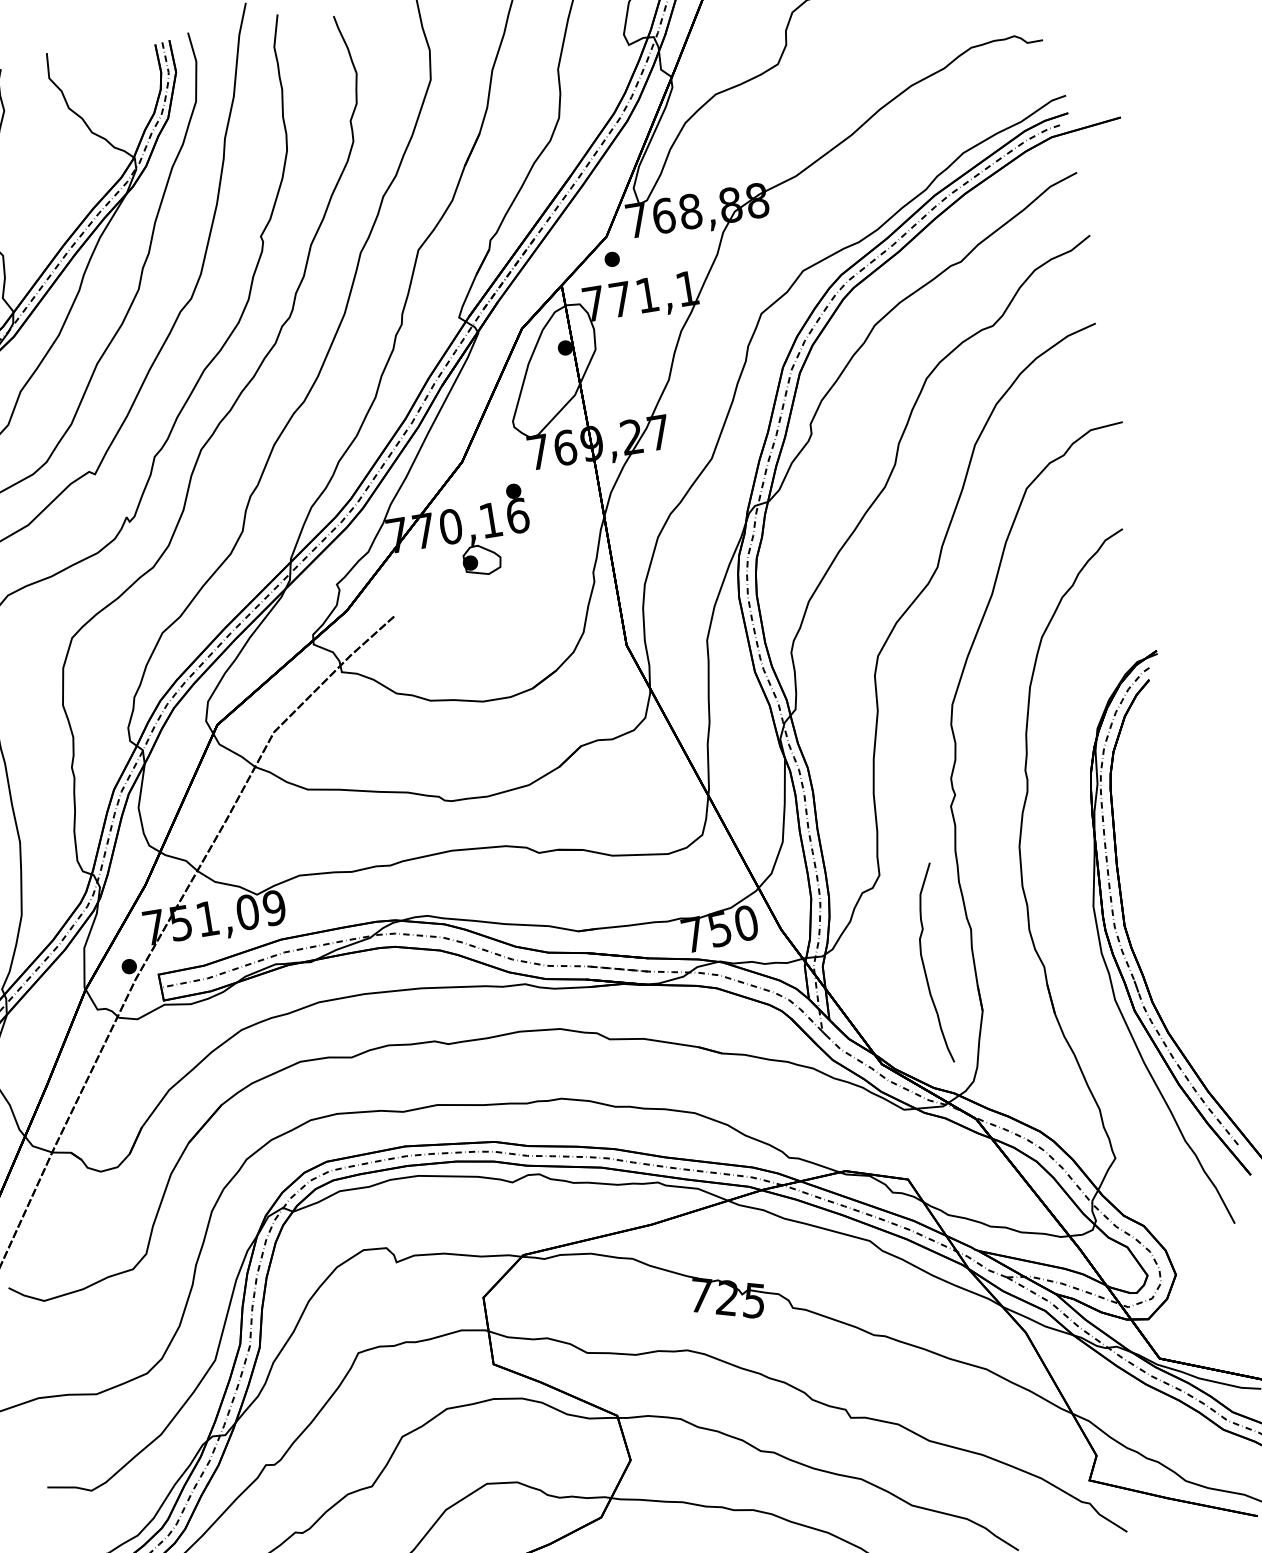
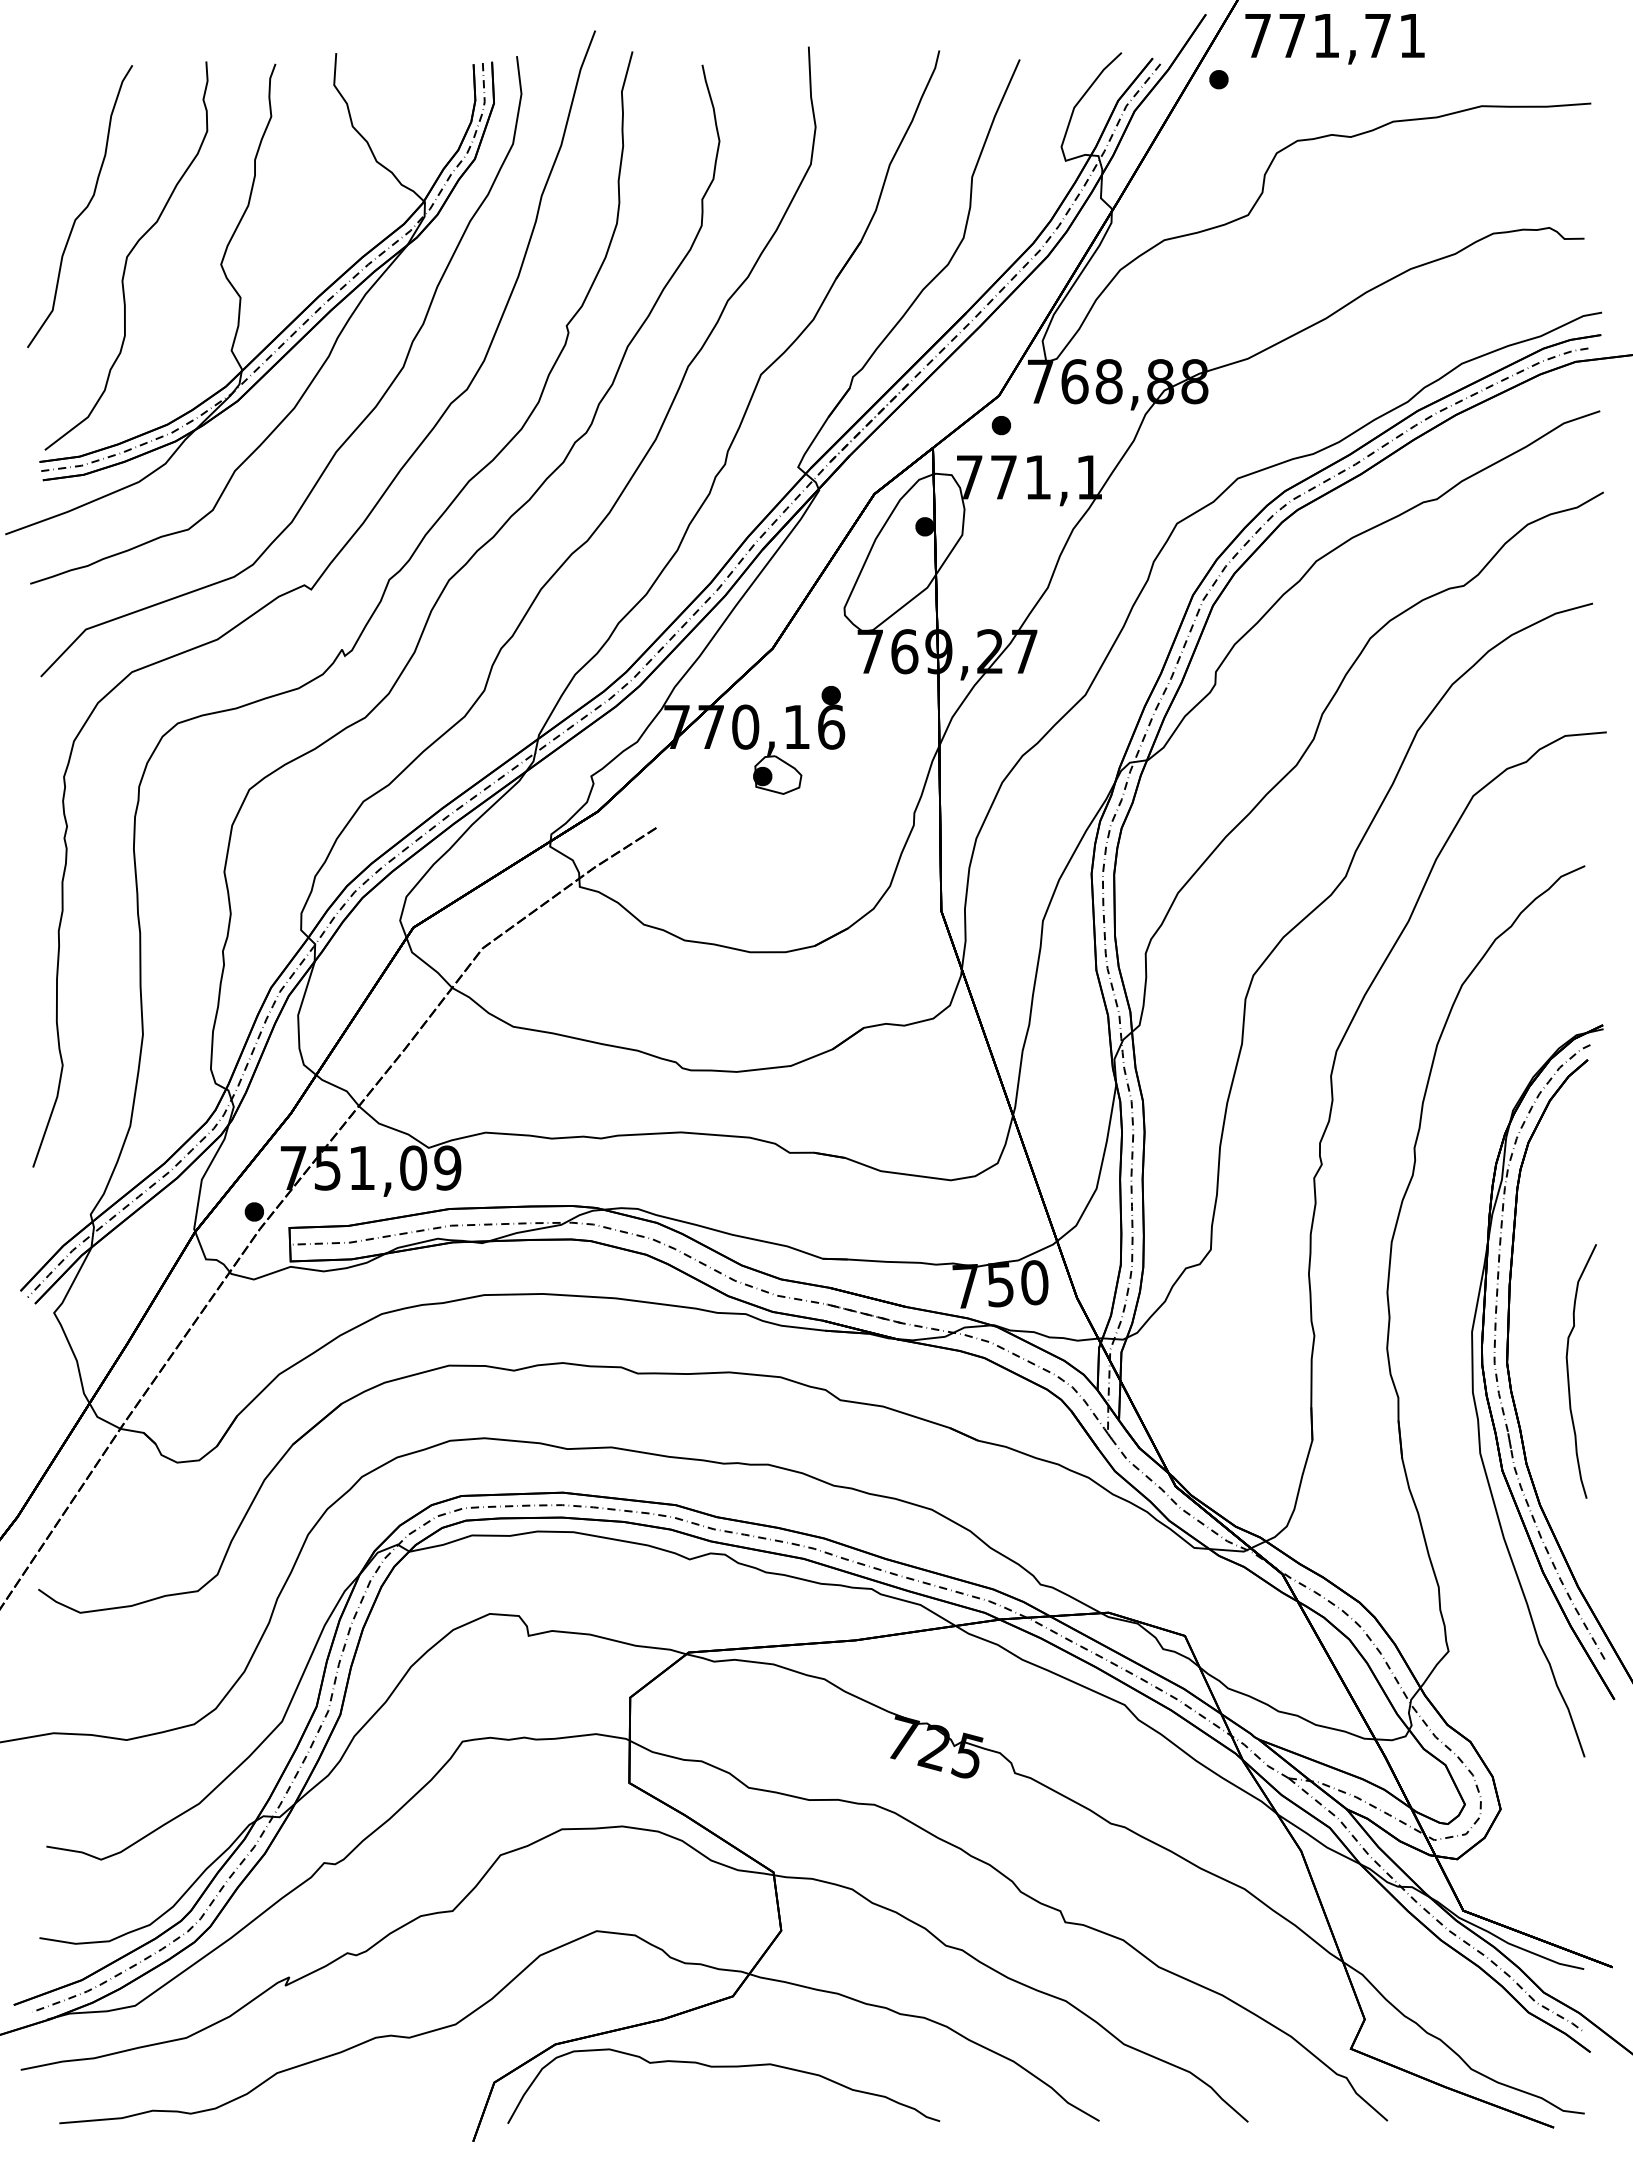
curve: (924, 965) -> (1568, 1371), moved

